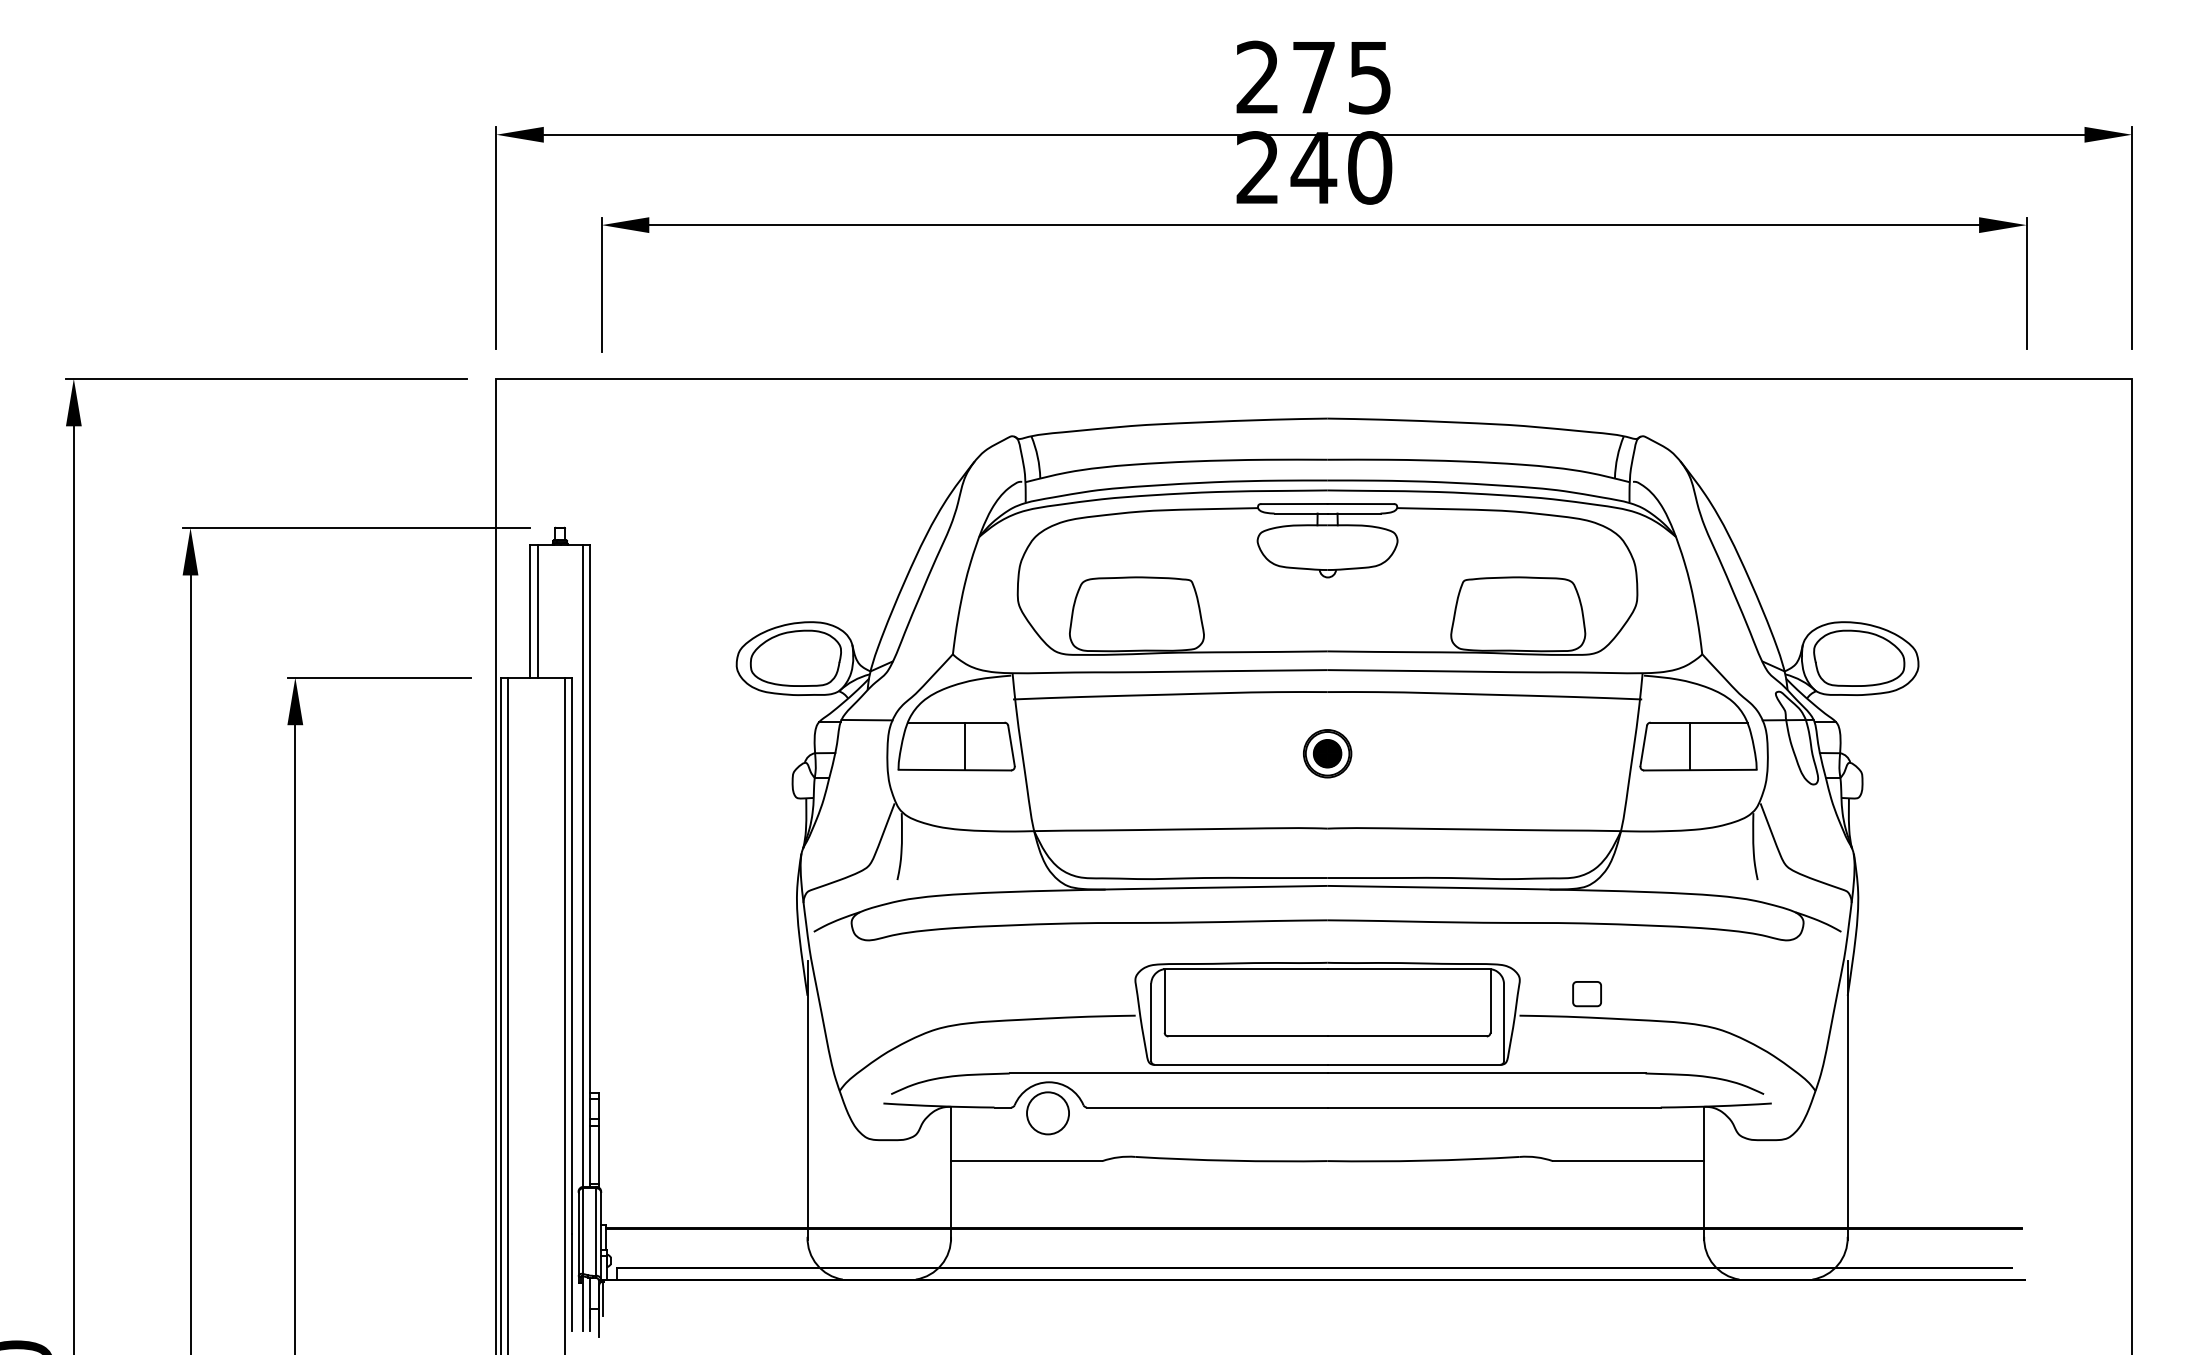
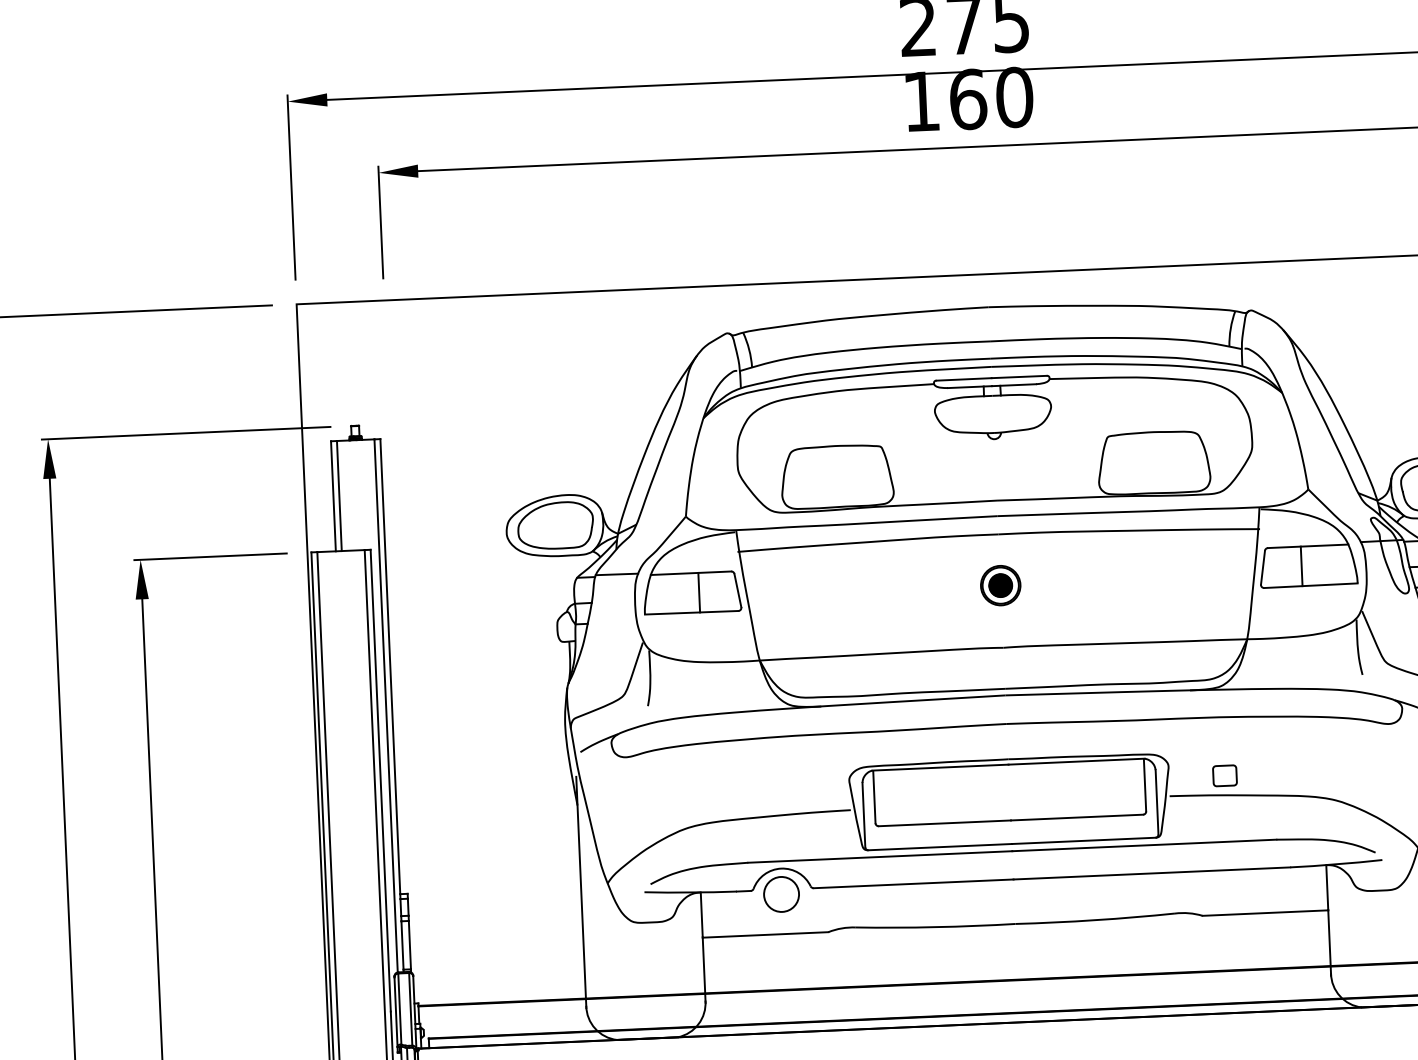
text: (1286, 167) -> (945, 100), 240 -> 160

